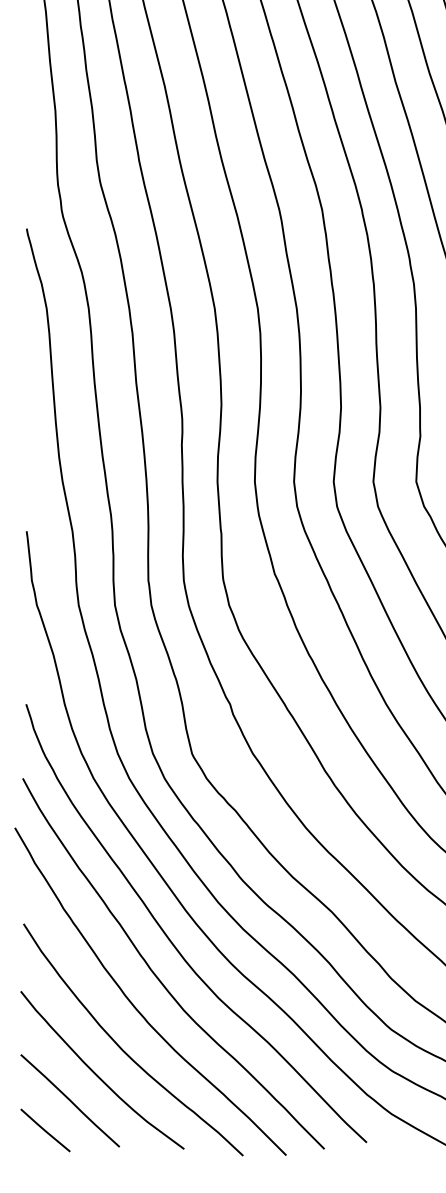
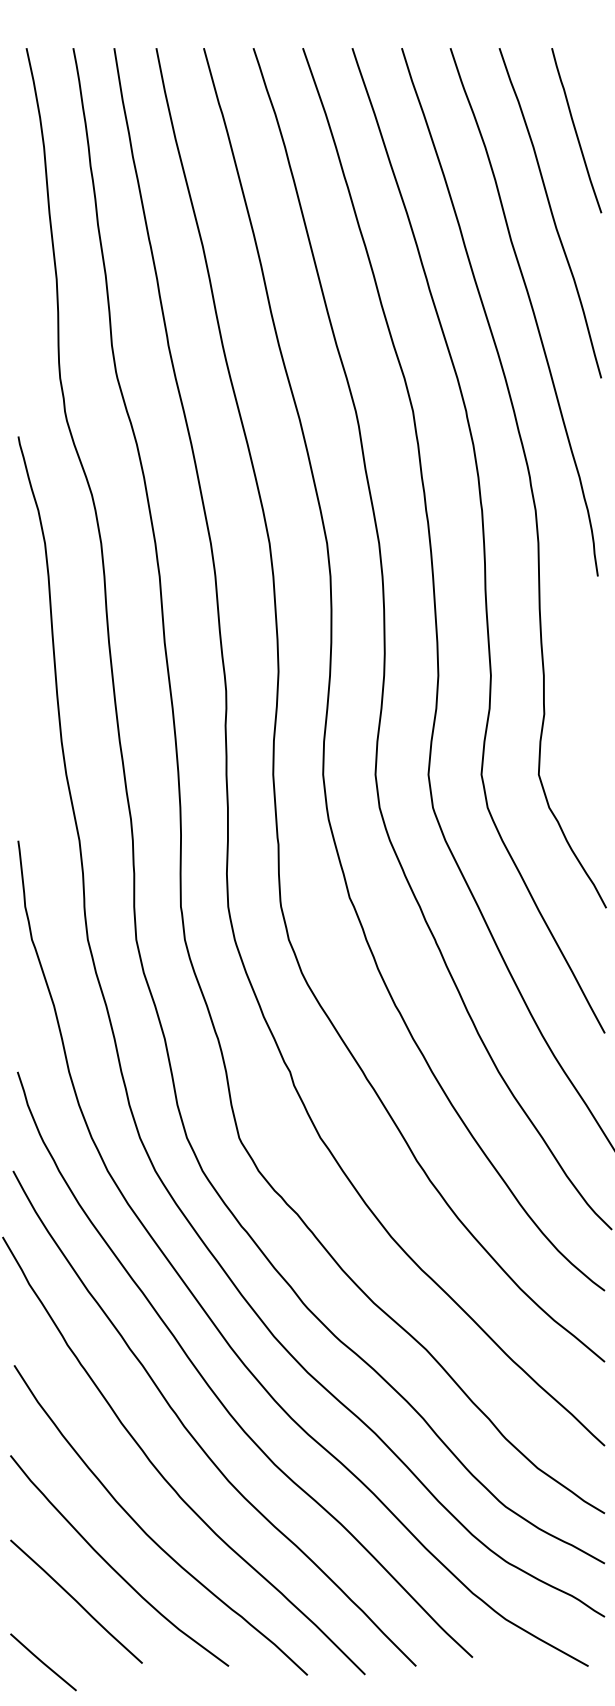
line: (45, 1130) -> (43, 1662), moved

